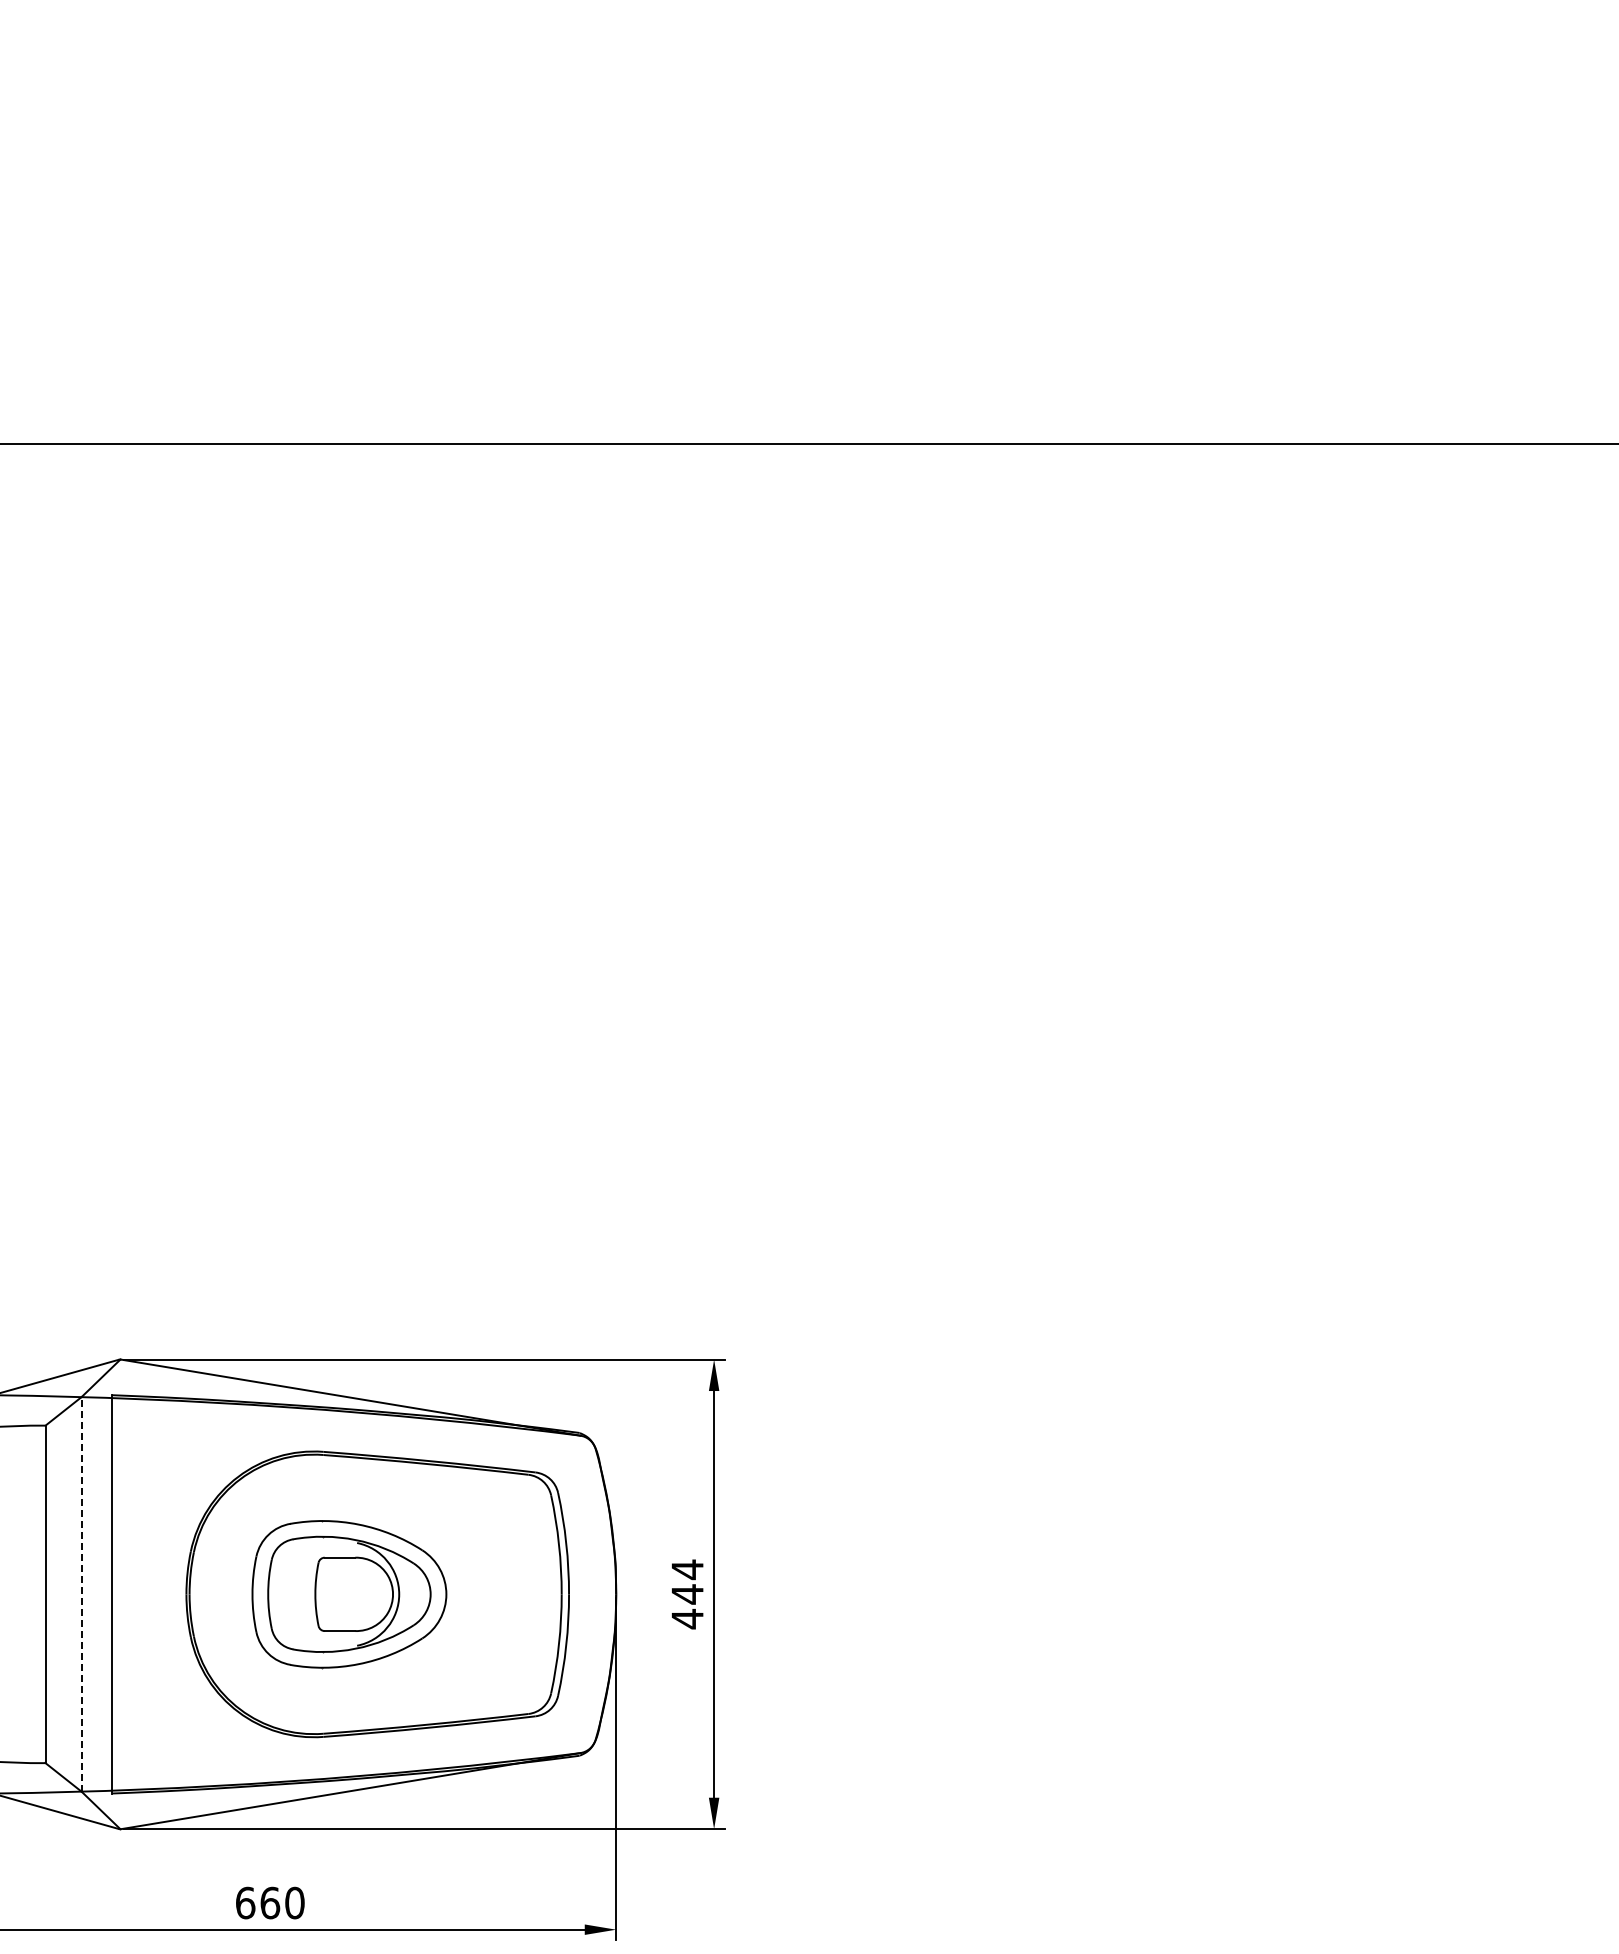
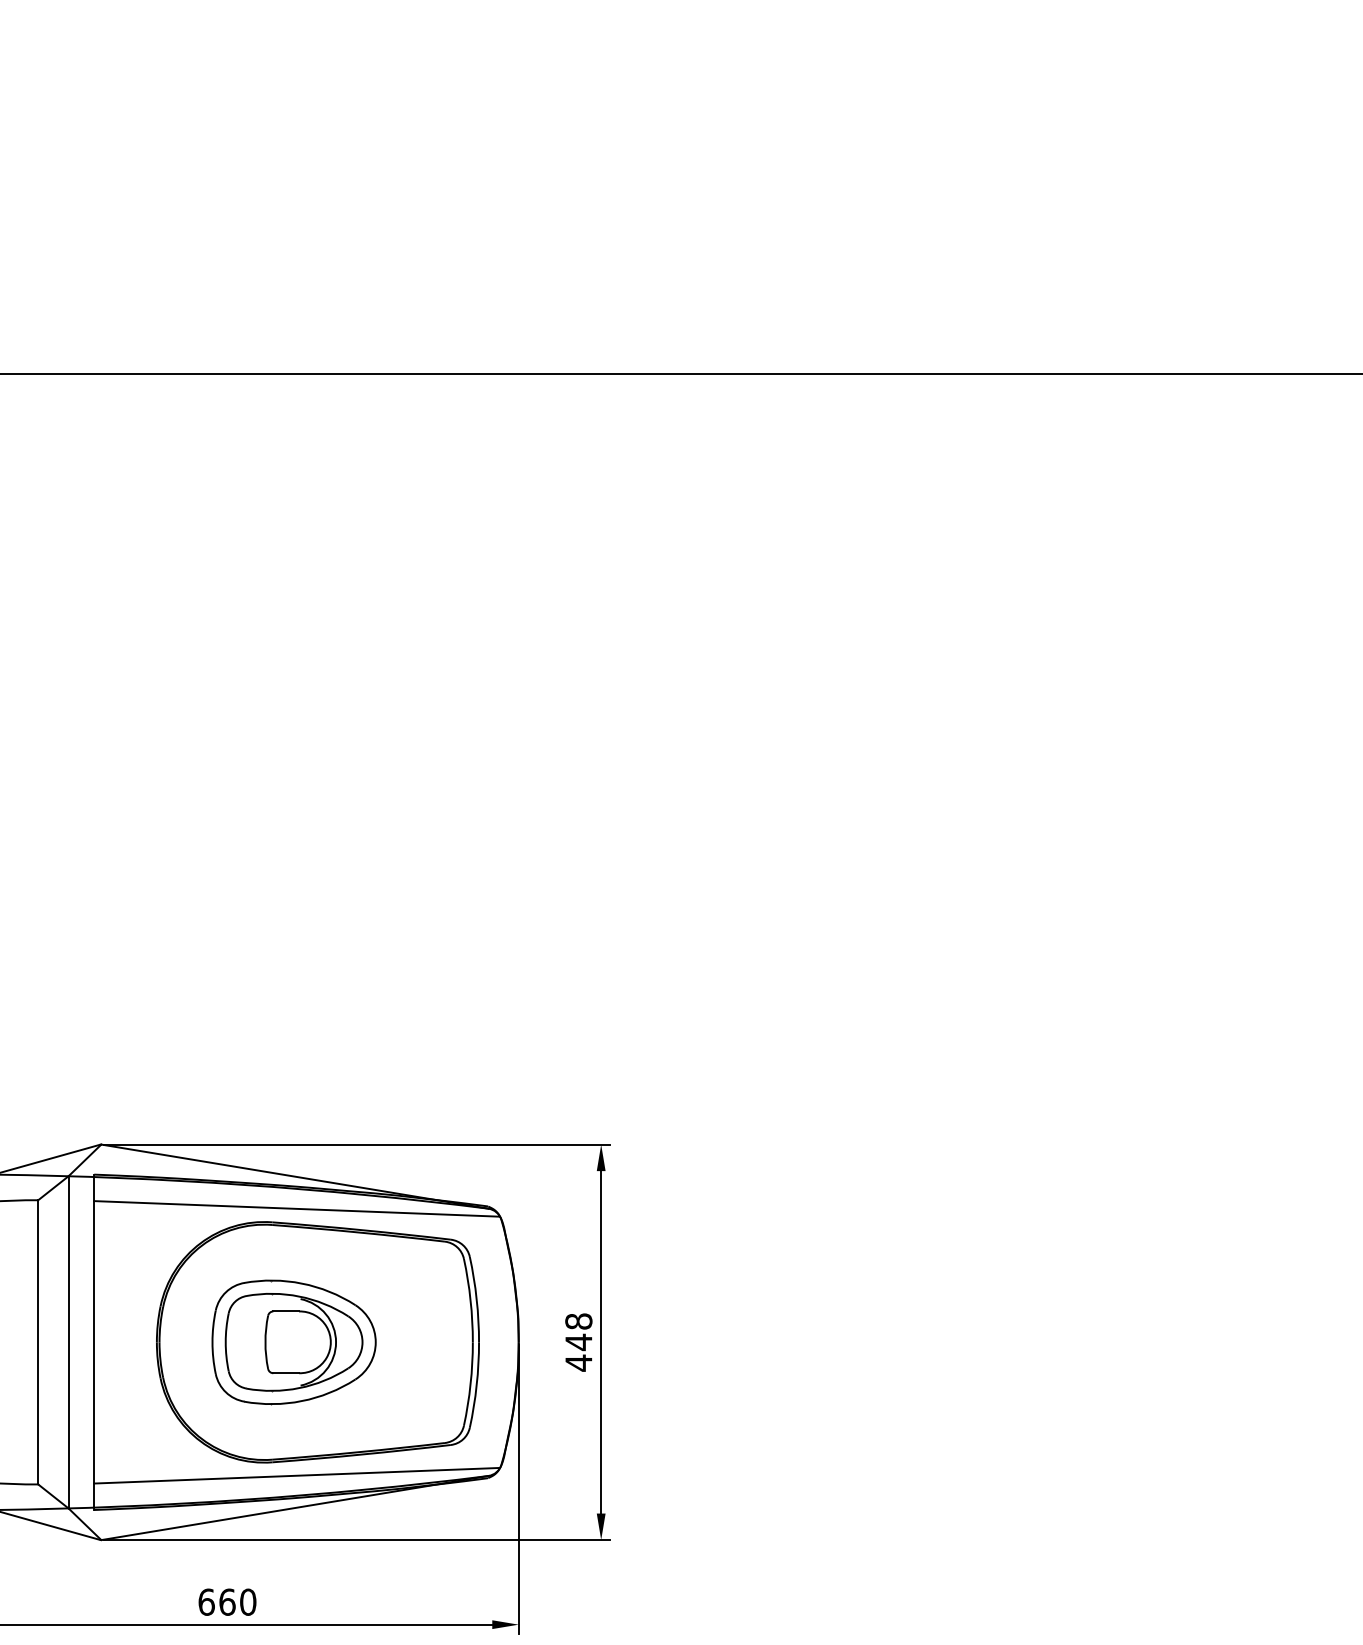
line: (352, 1435) -> (296, 1208), added
text: (687, 1569) -> (578, 1321), 444 -> 448
line: (81, 1595) -> (68, 1343), dashed -> solid
line: (352, 1752) -> (296, 1475), added

